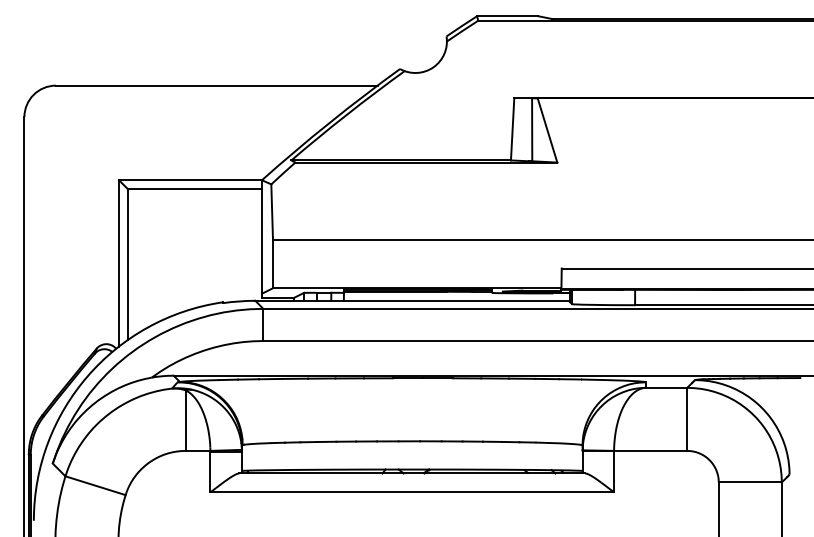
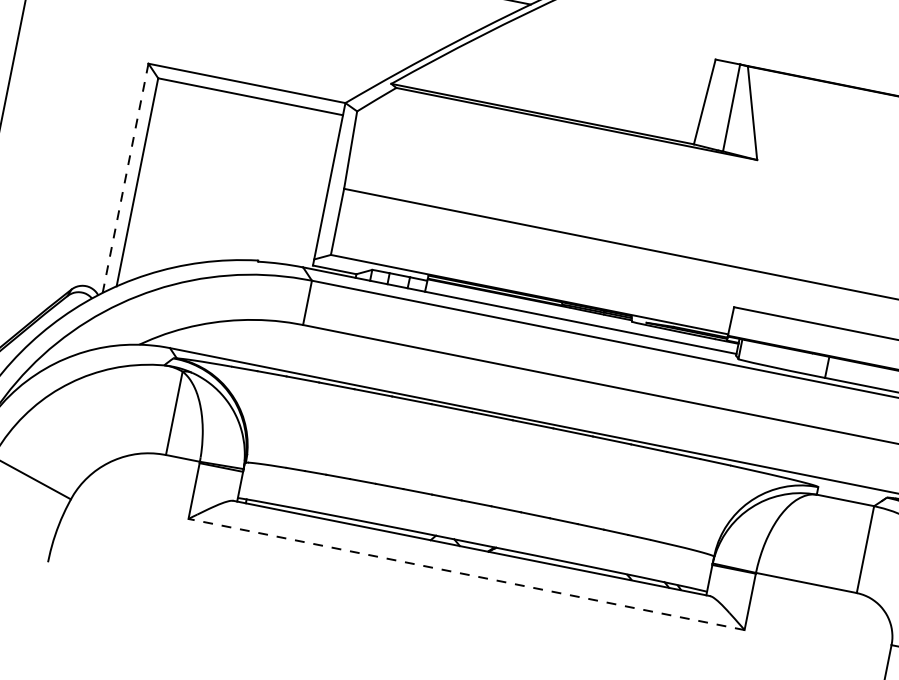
line: (119, 263) -> (126, 178), solid -> dashed
line: (412, 492) -> (466, 574), solid -> dashed

